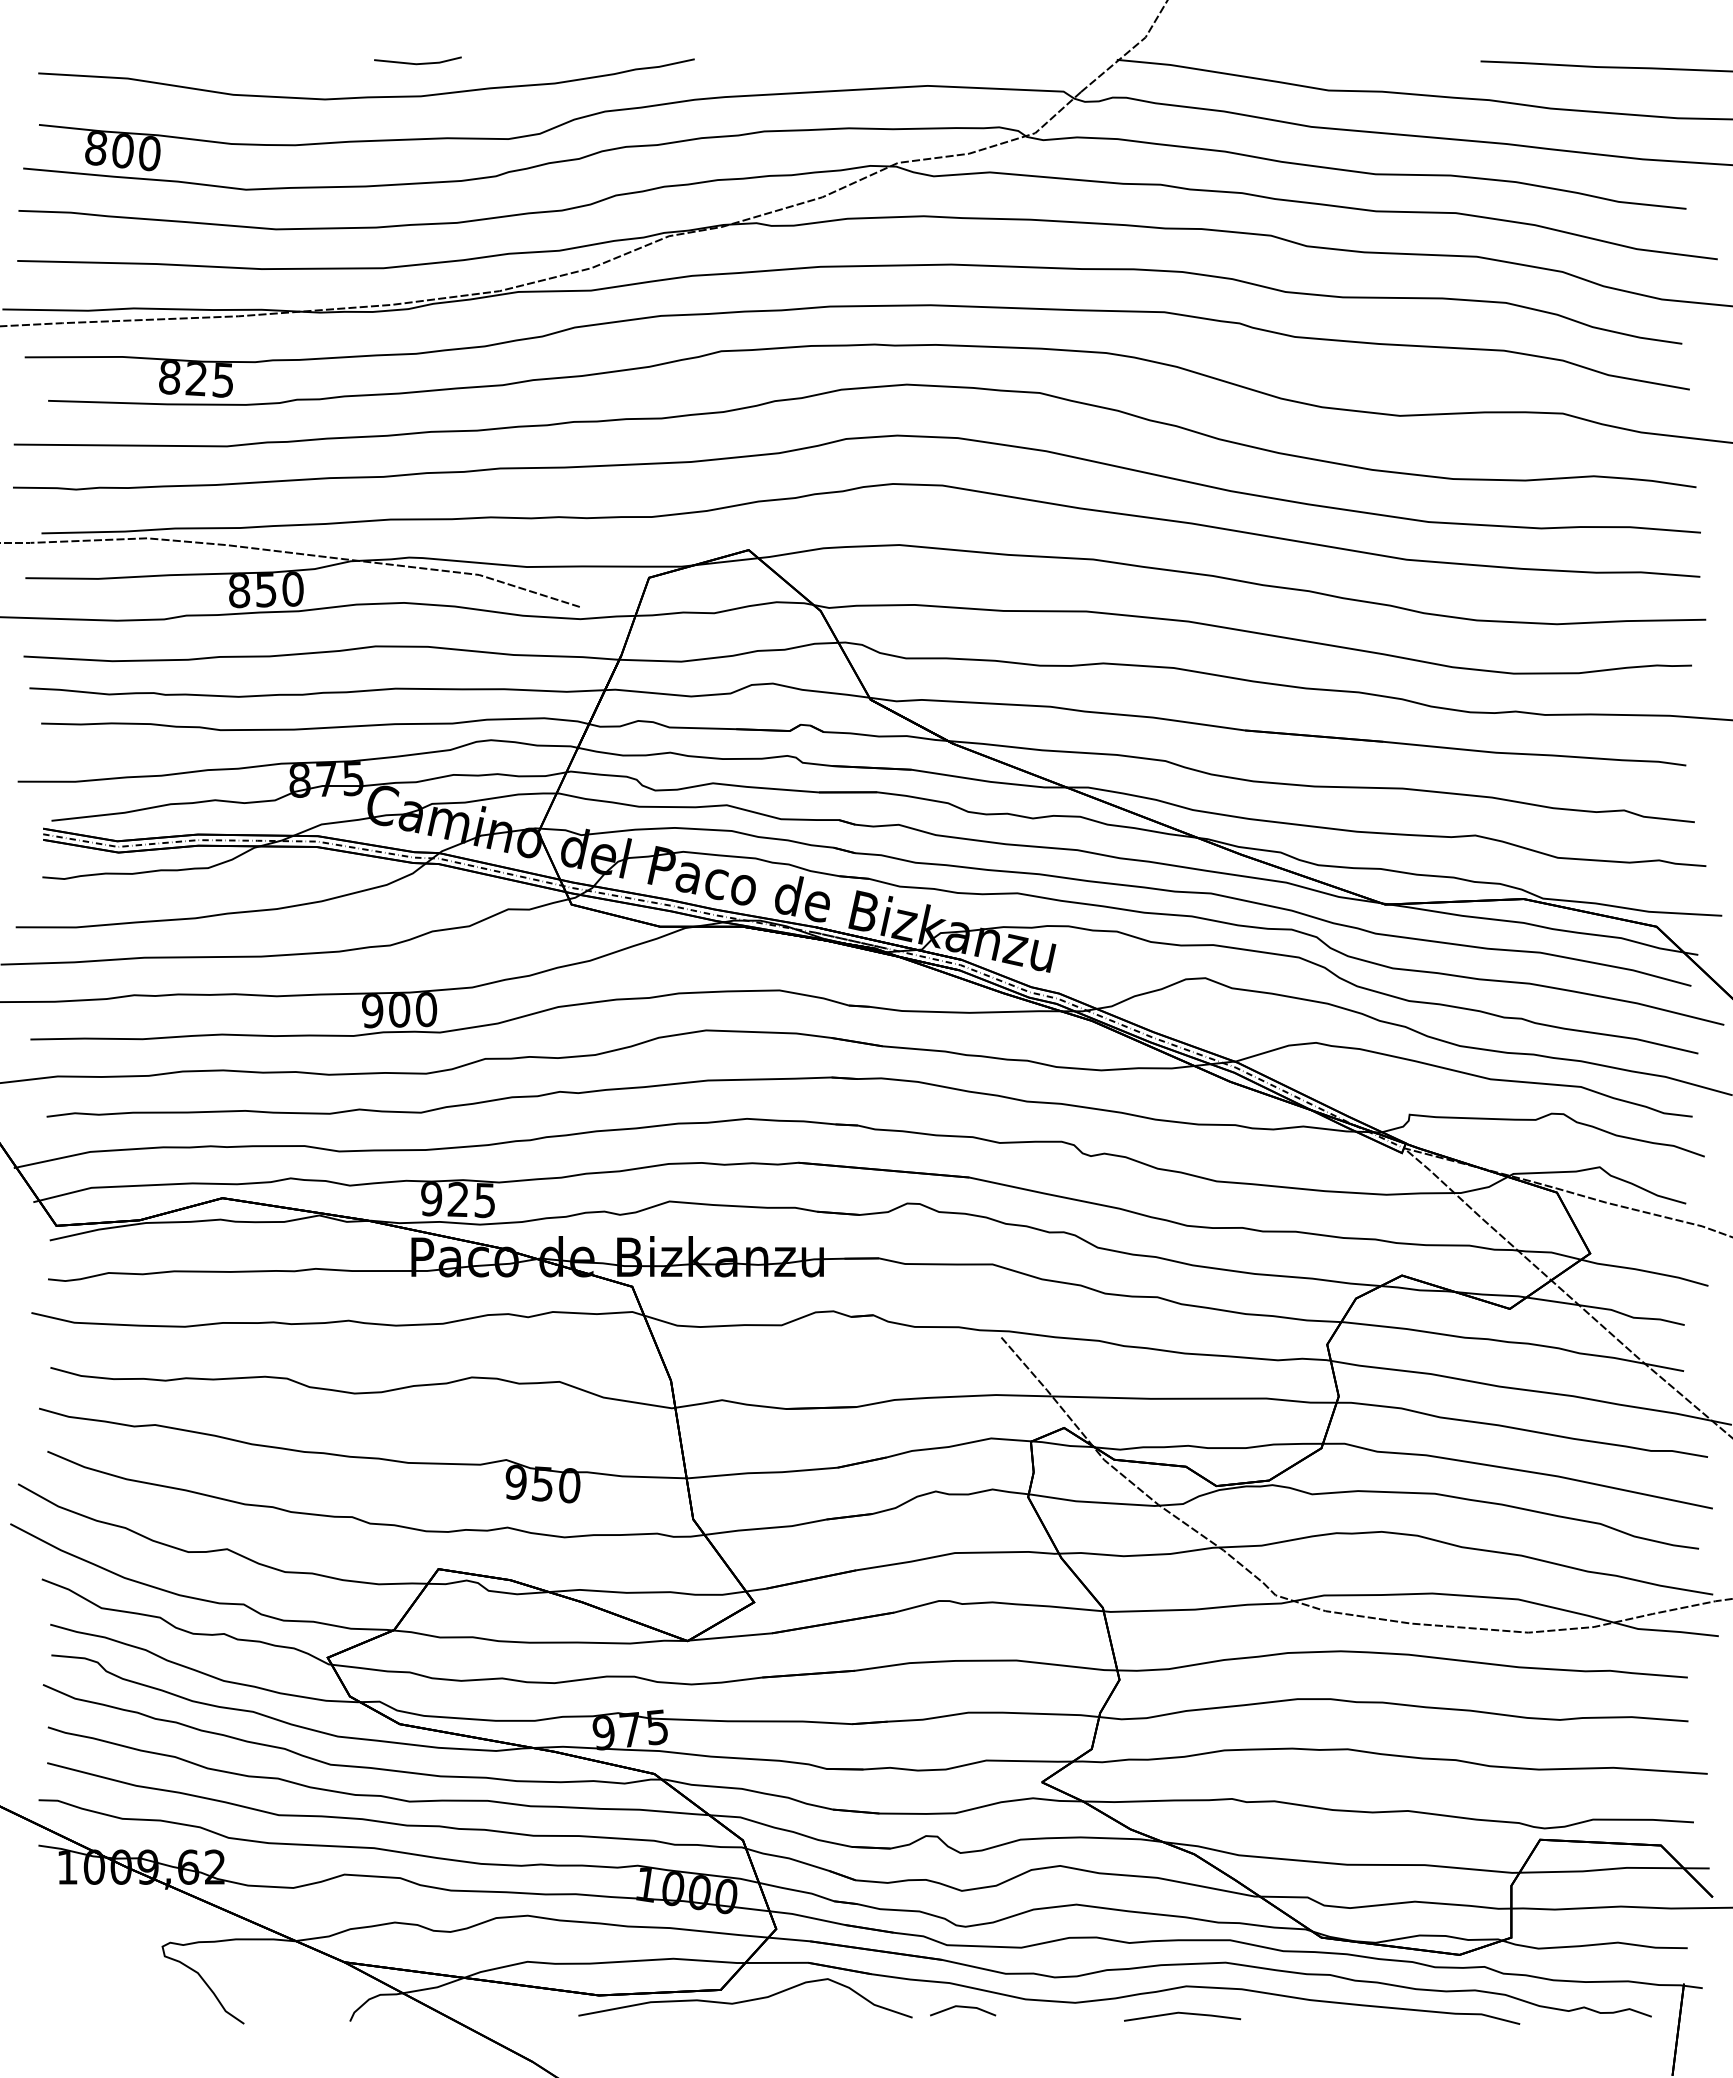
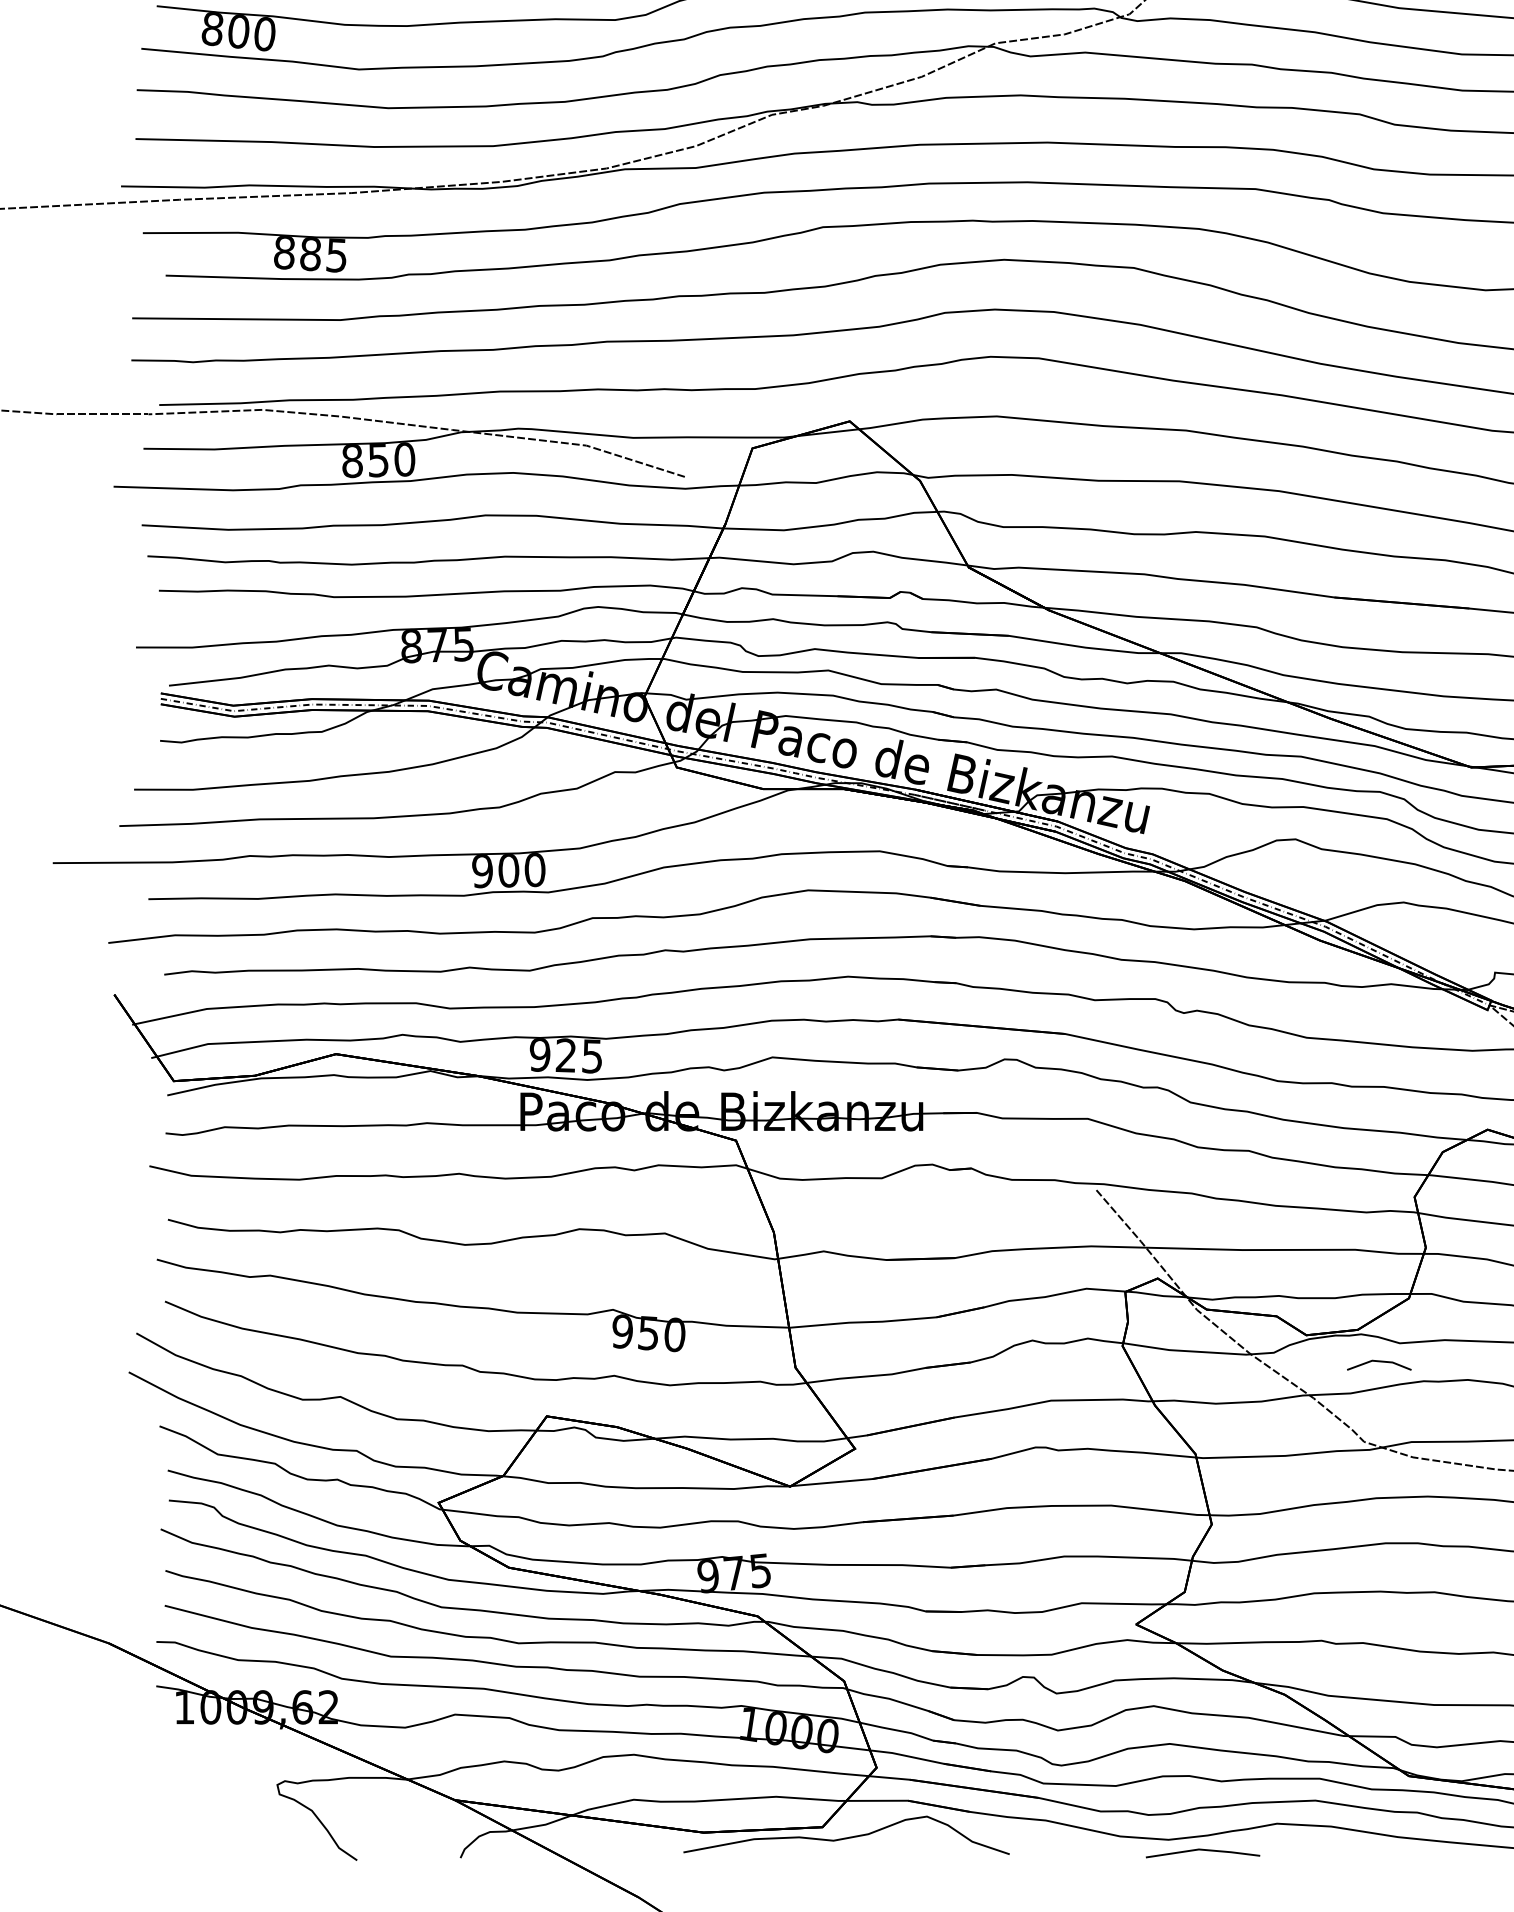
text: (196, 379) -> (310, 254), 825 -> 885
line: (963, 2007) -> (1379, 1362), moved
line: (1183, 2014) -> (1203, 1851), moved

